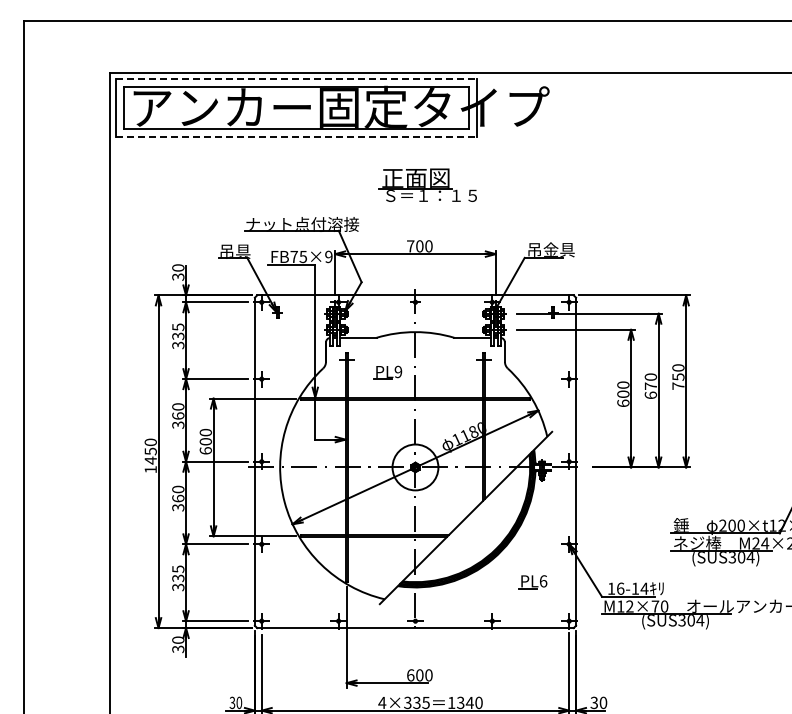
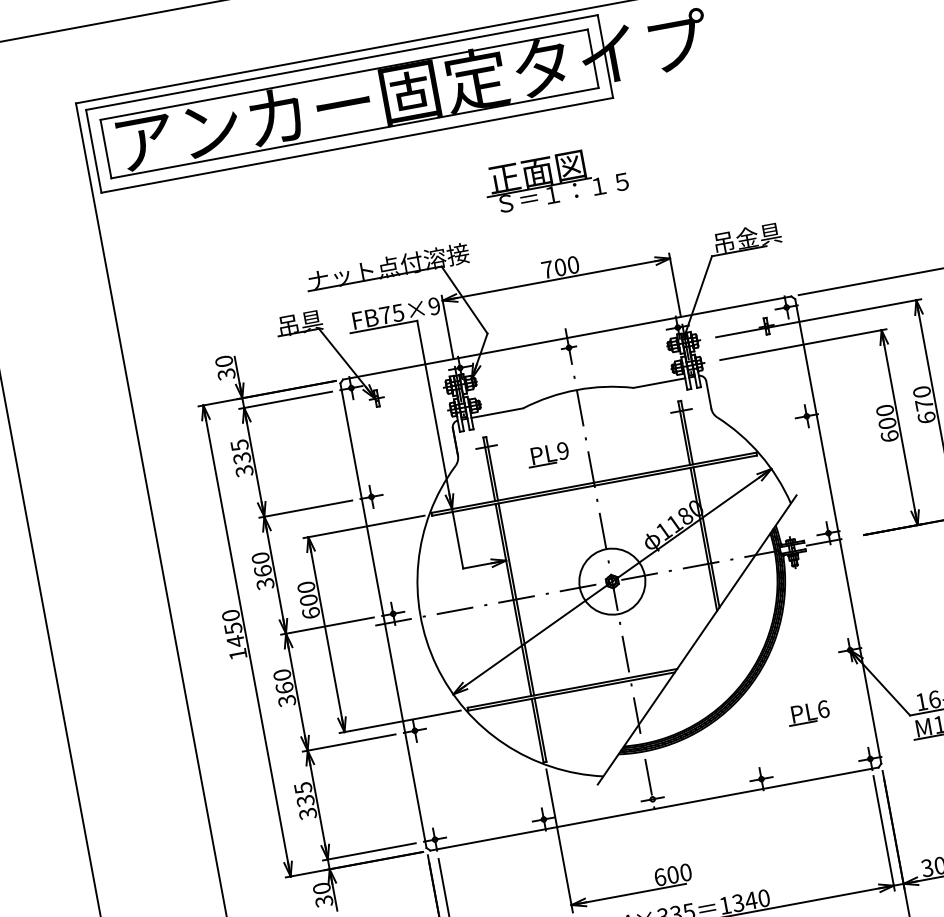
line: (296, 78) -> (341, 62), dashed -> solid
line: (296, 137) -> (357, 145), dashed -> solid

